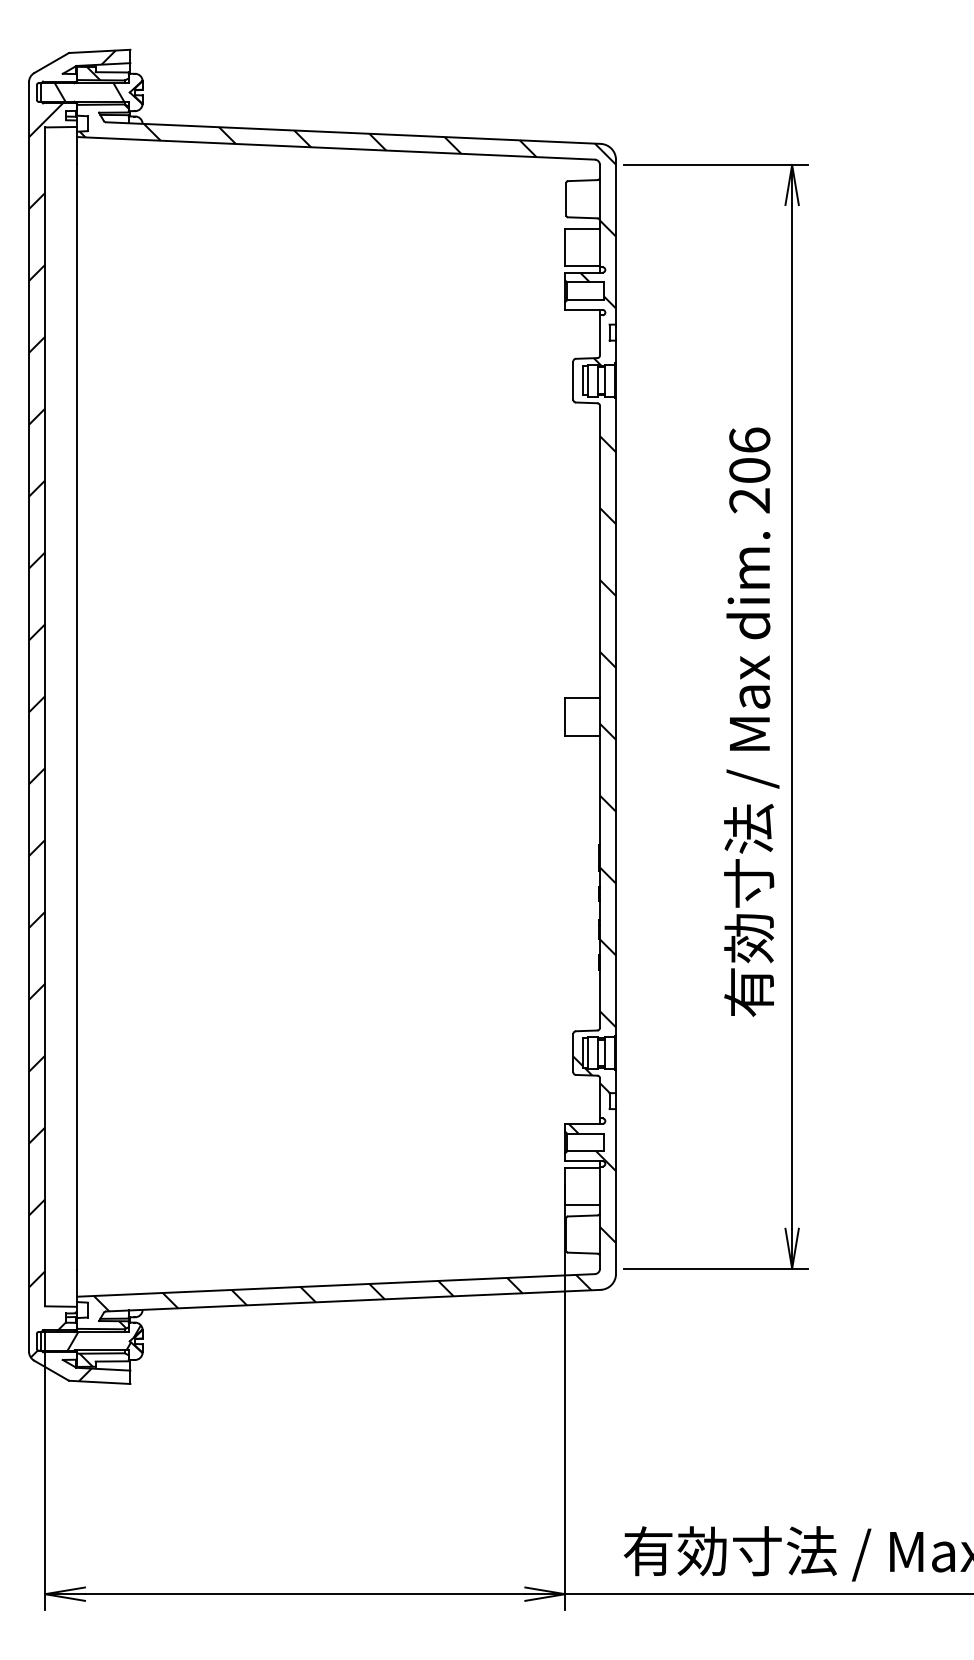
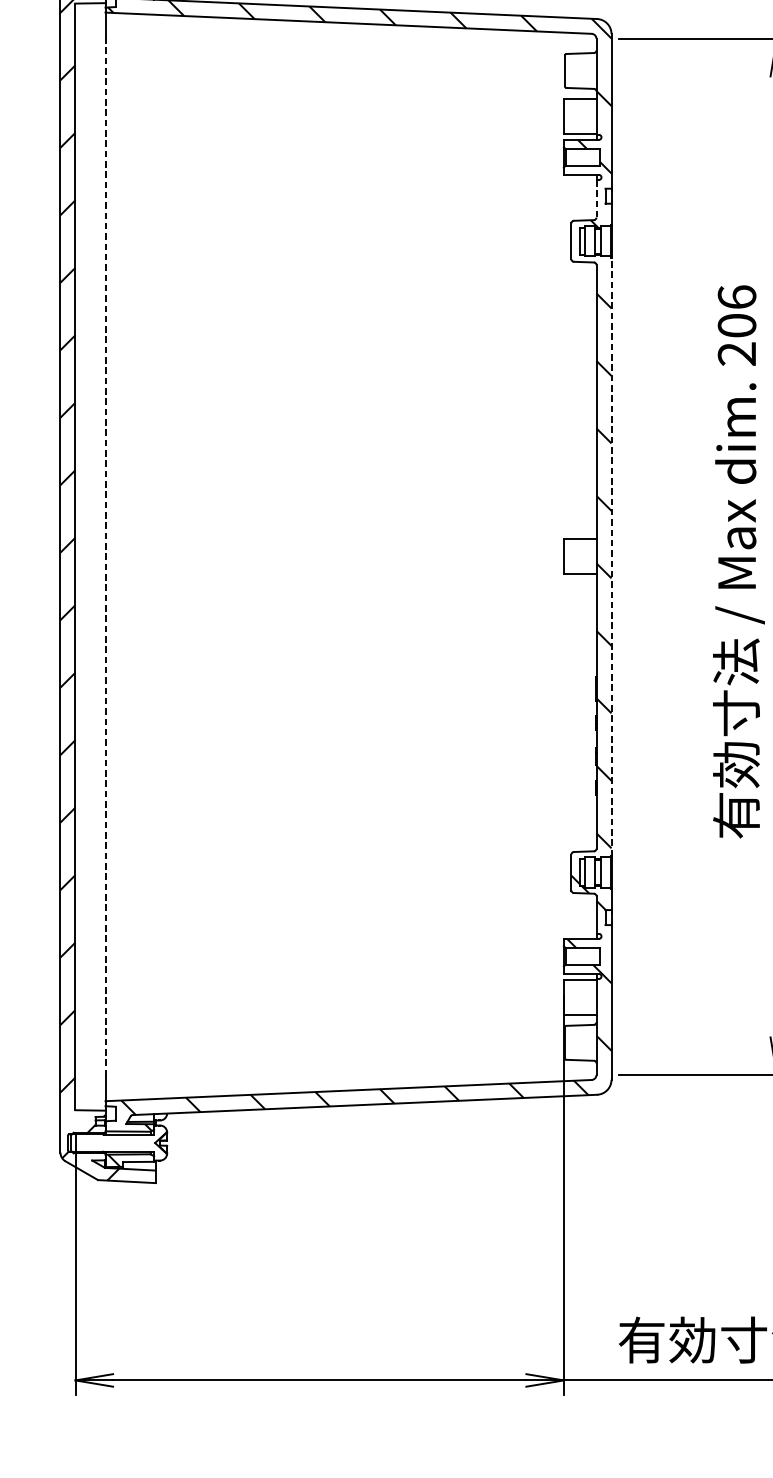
line: (600, 335) -> (596, 198), solid -> dashed
line: (77, 716) -> (105, 556), solid -> dashed
line: (616, 716) -> (611, 556), solid -> dashed
hatch: (103, 1338) -> (130, 1140), removed

